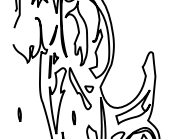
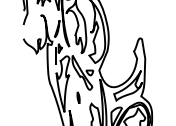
part: (19, 114) -> (32, 97), removed

